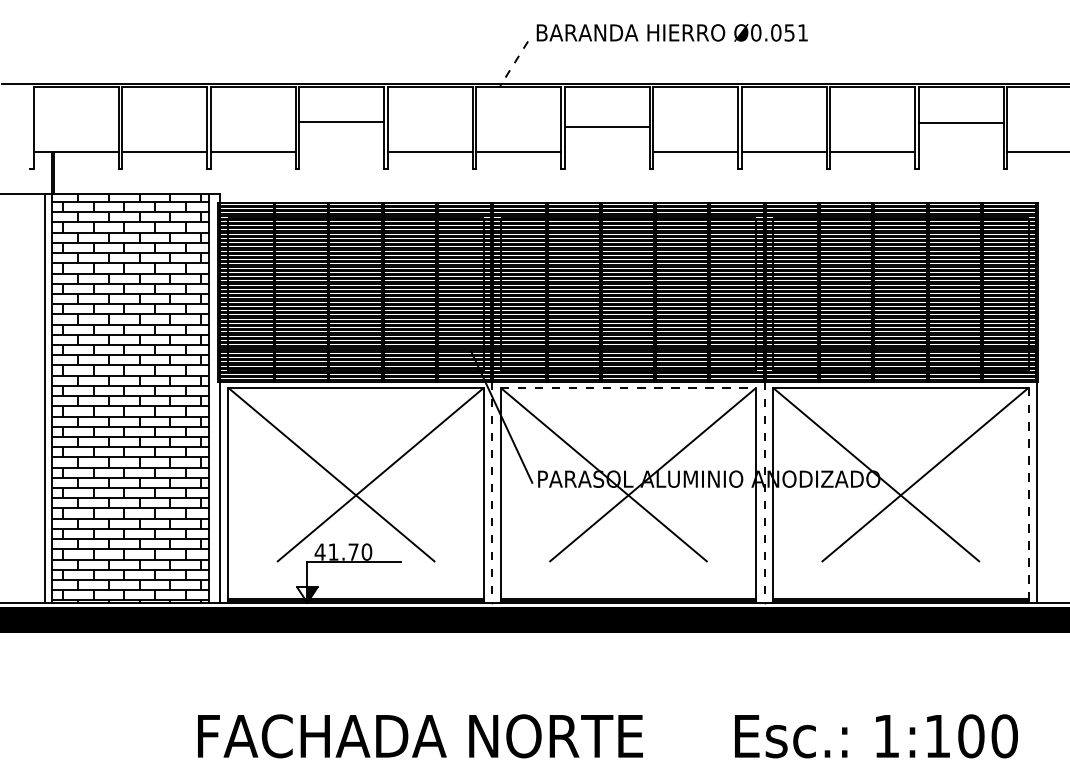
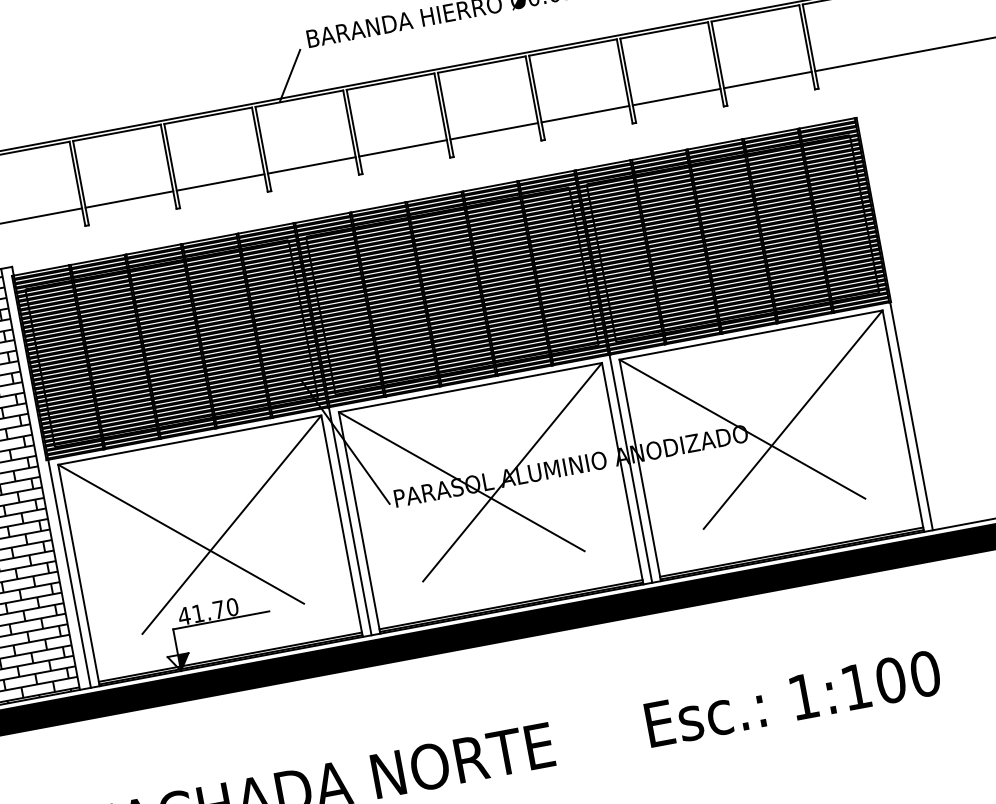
line: (513, 64) -> (289, 76), dashed -> solid
line: (341, 121) -> (129, 199), moved
line: (960, 122) -> (766, 79), moved
line: (606, 126) -> (402, 148), moved
line: (628, 387) -> (470, 387), dashed -> solid
line: (492, 492) -> (350, 521), dashed -> solid
line: (764, 492) -> (630, 469), dashed -> solid
line: (1028, 495) -> (903, 421), dashed -> solid

